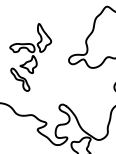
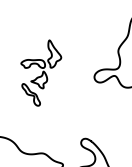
part: (30, 57) -> (40, 73), size x0.7

